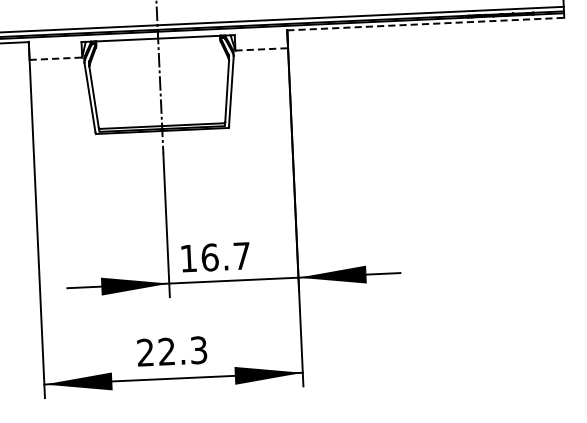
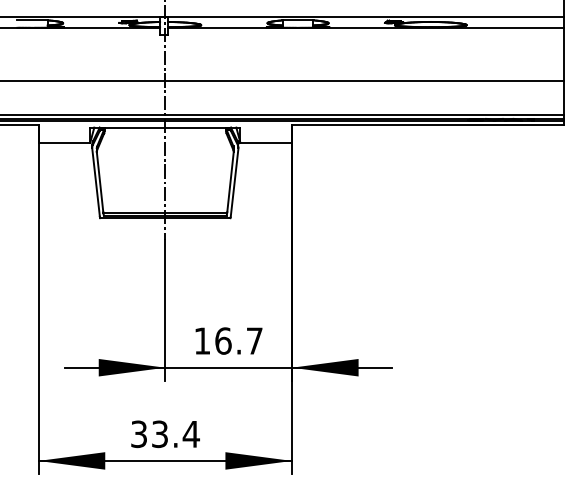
line: (425, 24) -> (427, 125), dashed -> solid
line: (262, 49) -> (266, 142), dashed -> solid
line: (55, 58) -> (64, 142), dashed -> solid
text: (215, 256) -> (228, 340), moved
text: (172, 351) -> (165, 434), 22.3 -> 33.4

